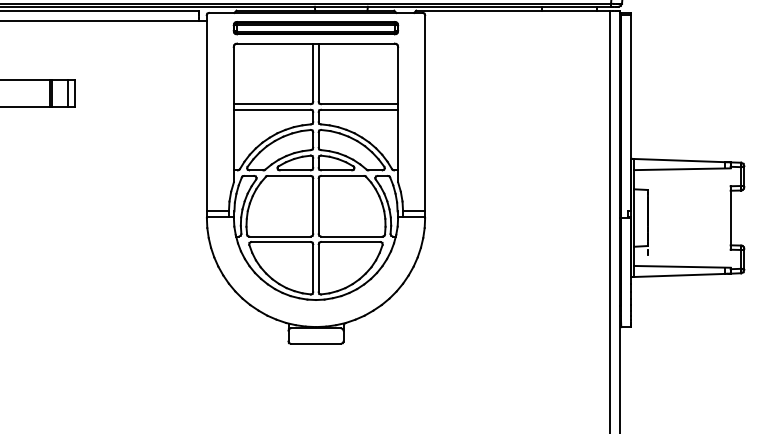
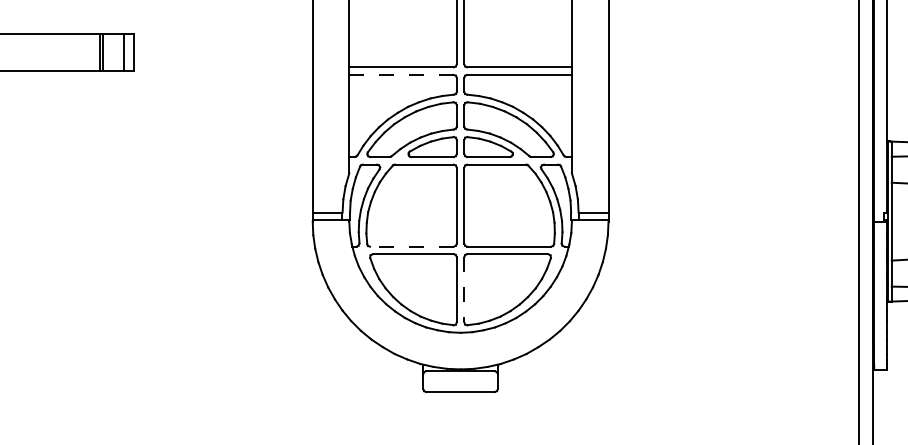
line: (272, 109) -> (401, 74), solid -> dashed
line: (280, 236) -> (412, 246), solid -> dashed
line: (318, 268) -> (463, 290), solid -> dashed

